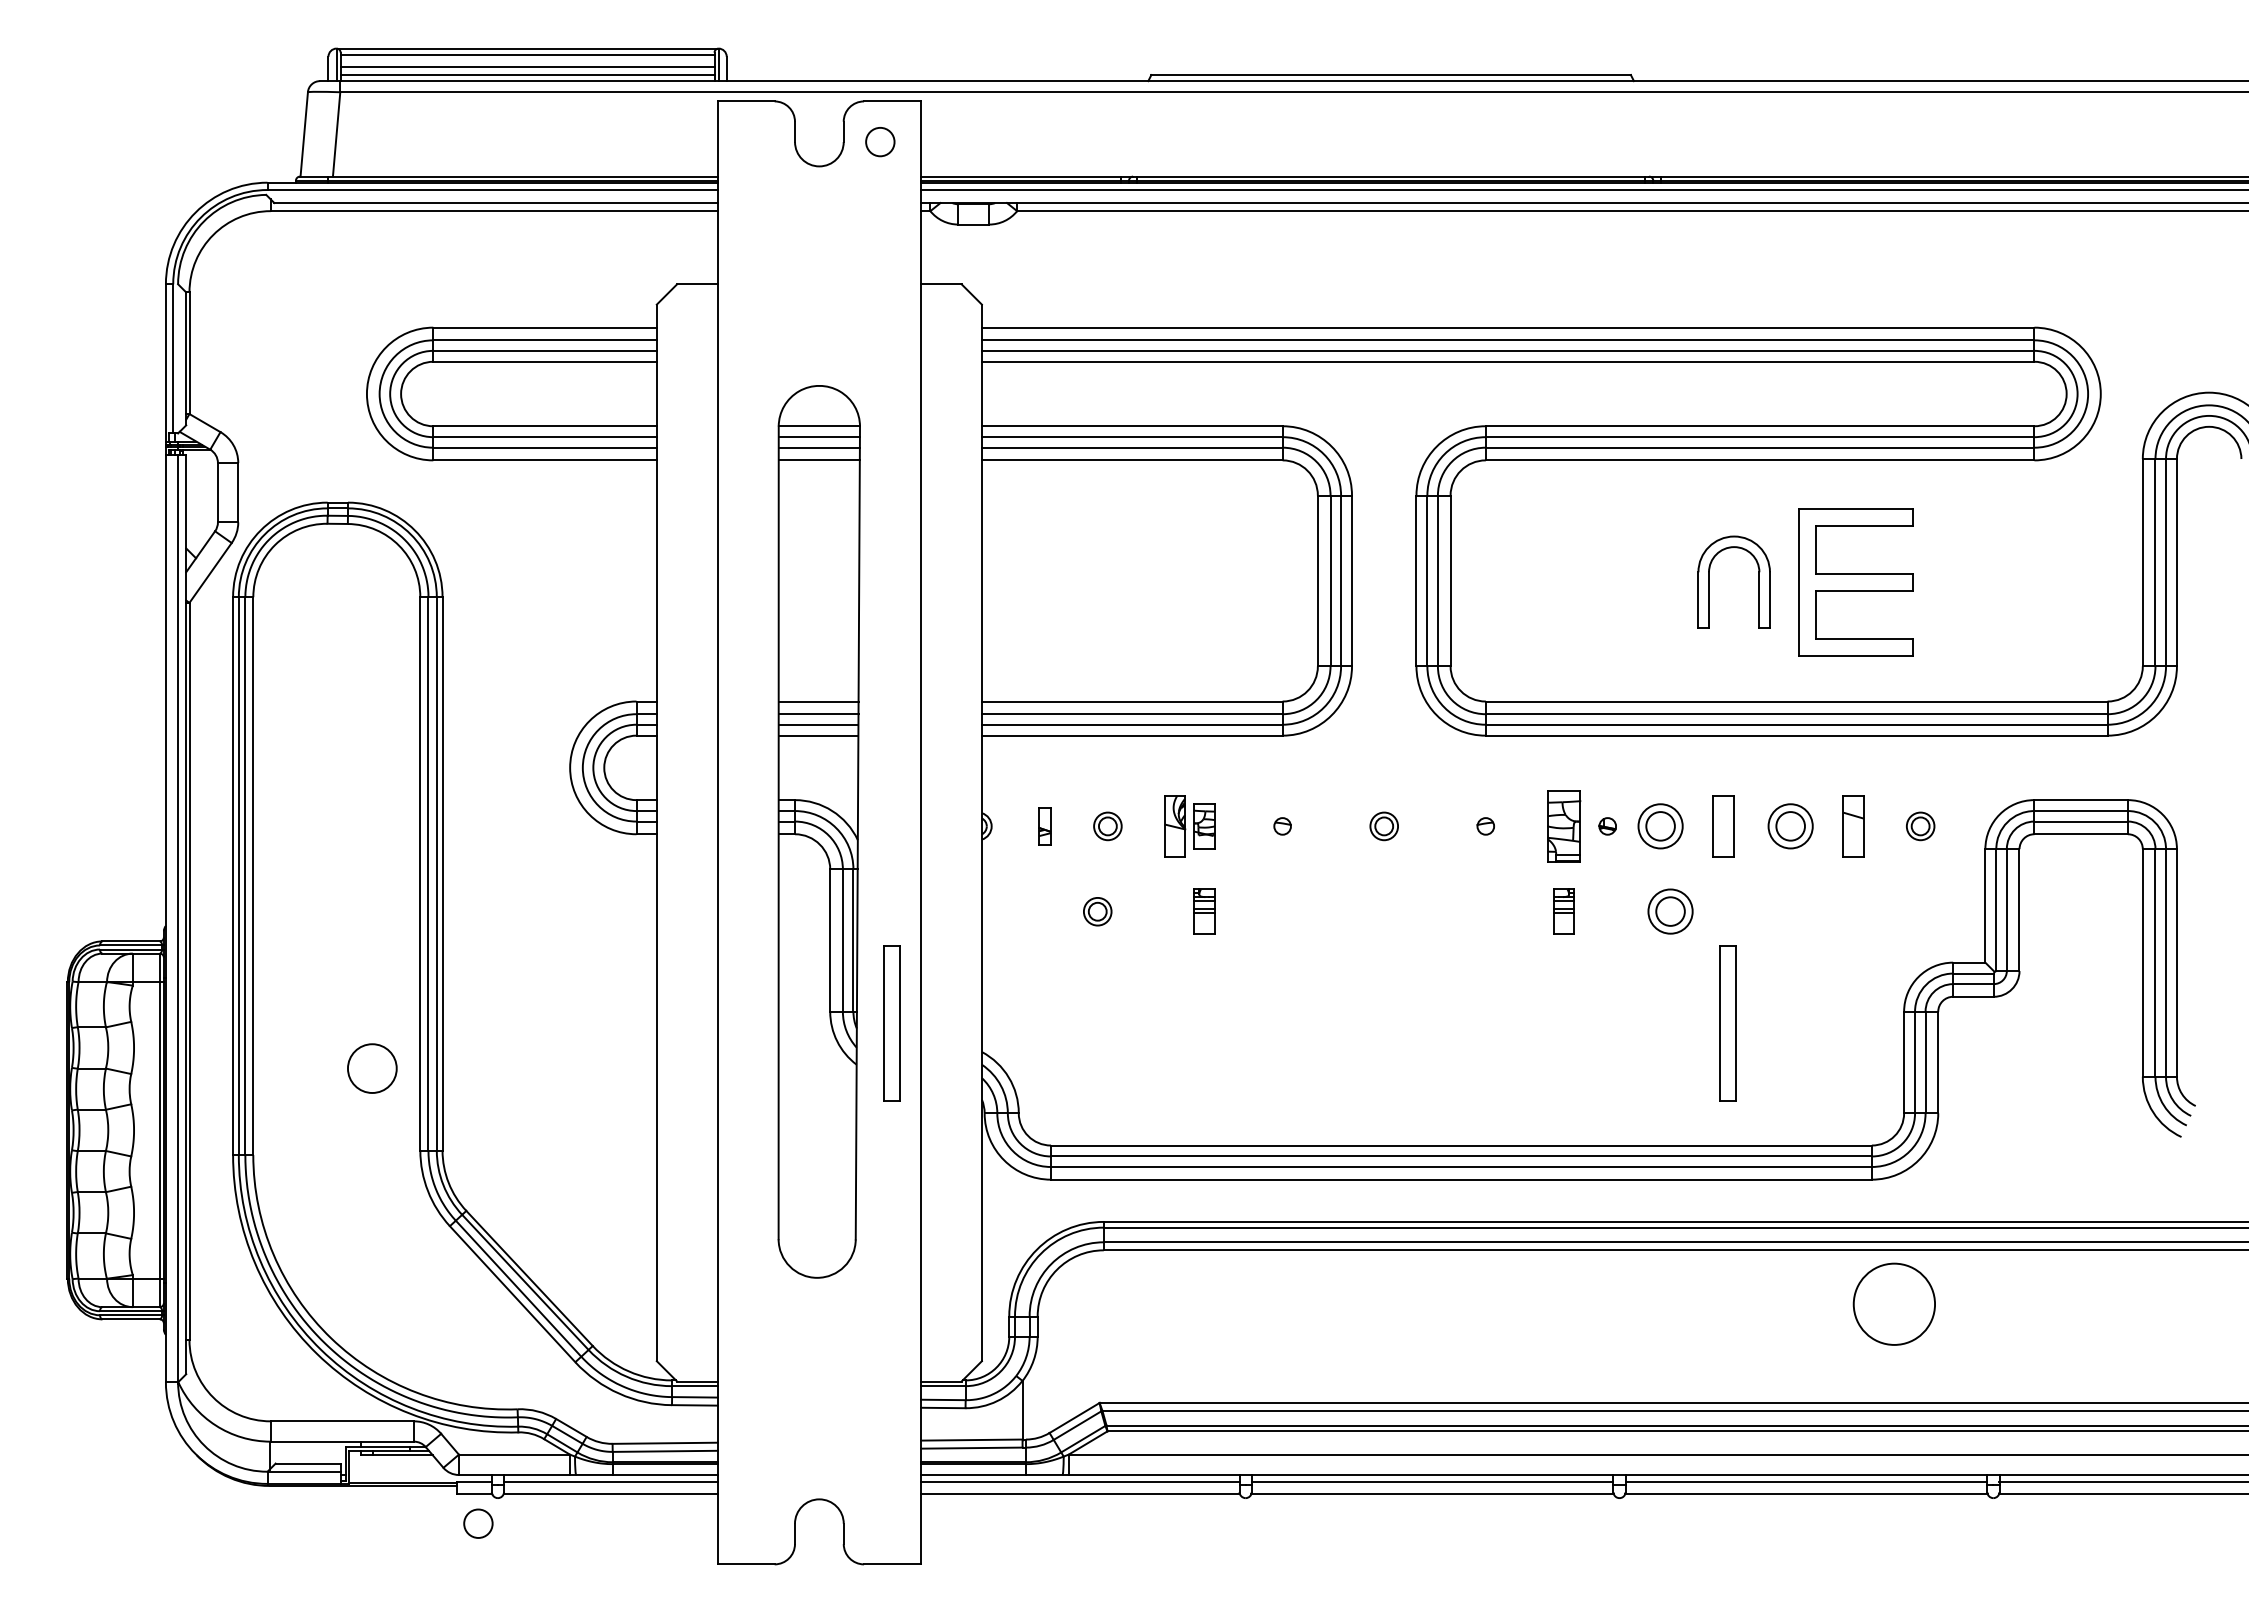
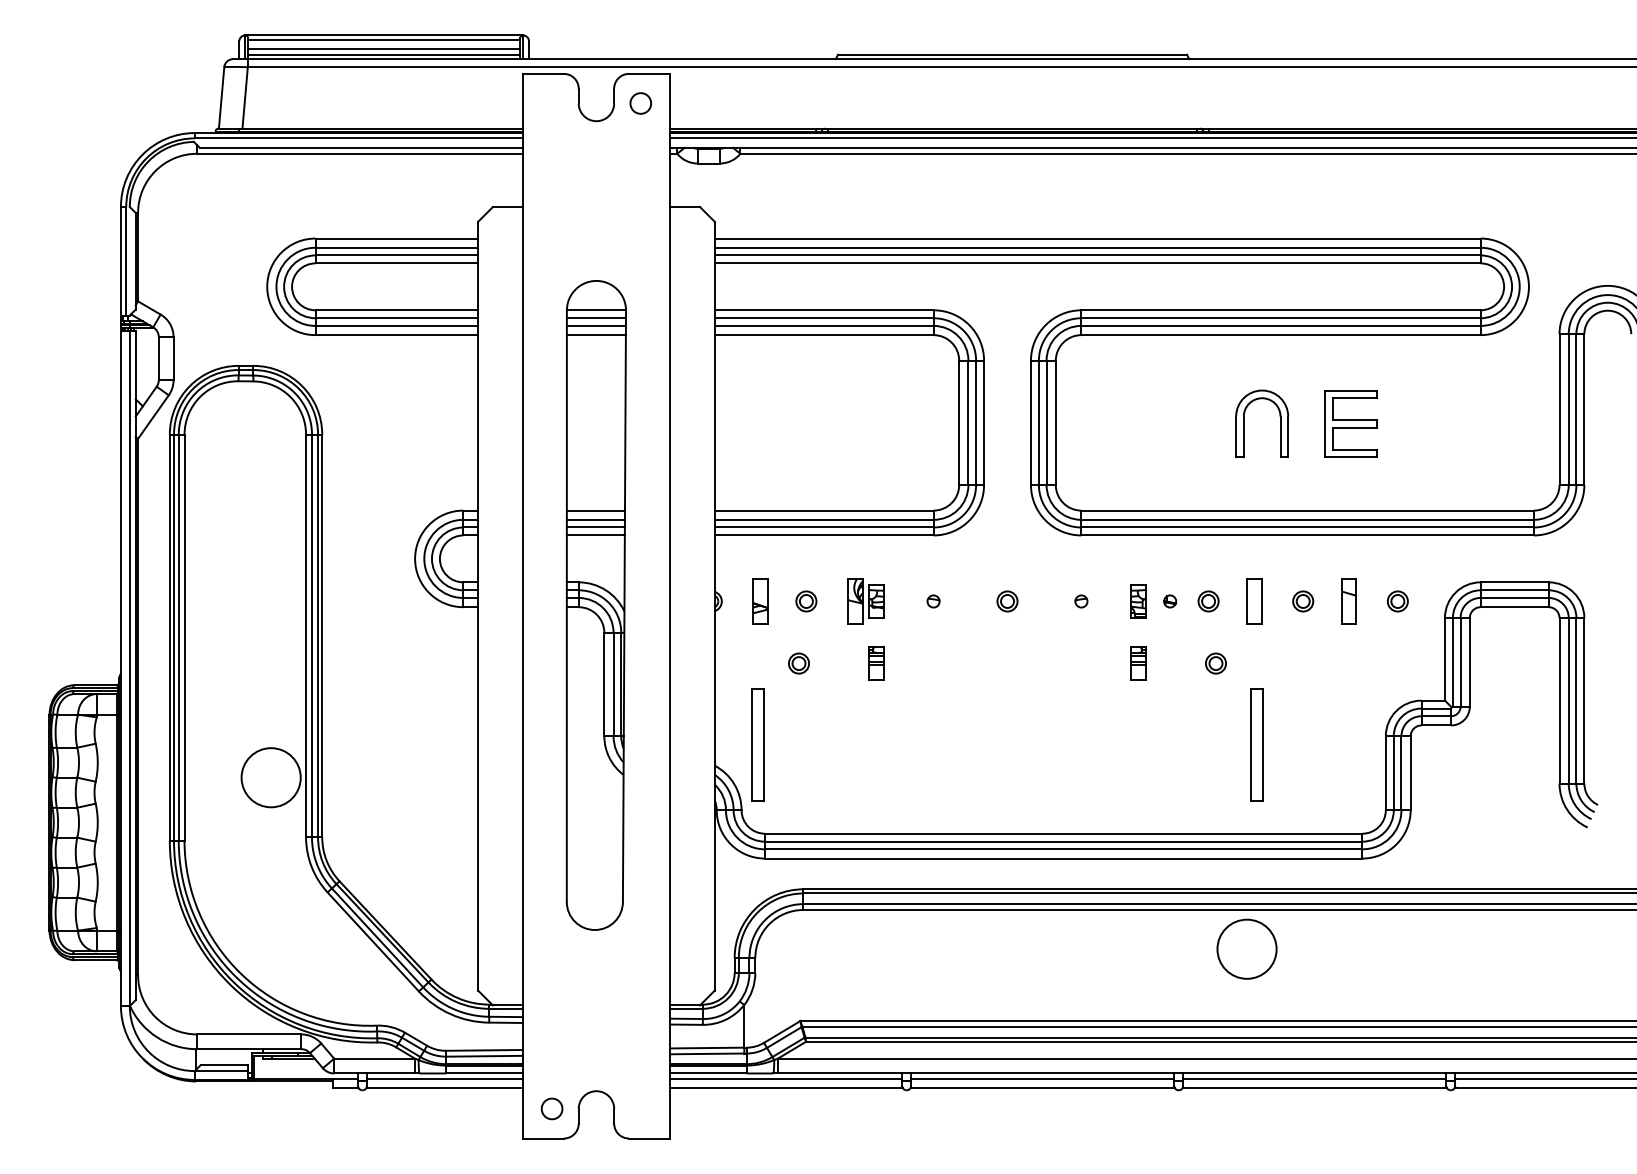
part: (1855, 582) -> (1350, 423), size x0.62
part: (1044, 826) -> (760, 601), size x1.67
part: (1563, 826) -> (1137, 601), size x0.62
part: (1660, 826) -> (1208, 601), size x0.62
part: (1790, 826) -> (1303, 601), size x0.62
part: (1670, 911) -> (1215, 663), size x0.62
part: (891, 1023) -> (757, 744), moved
circle: (372, 1068) -> (271, 777), size x1.67
circle: (1893, 1303) -> (1246, 948), moved
circle: (478, 1523) -> (552, 1108), moved

